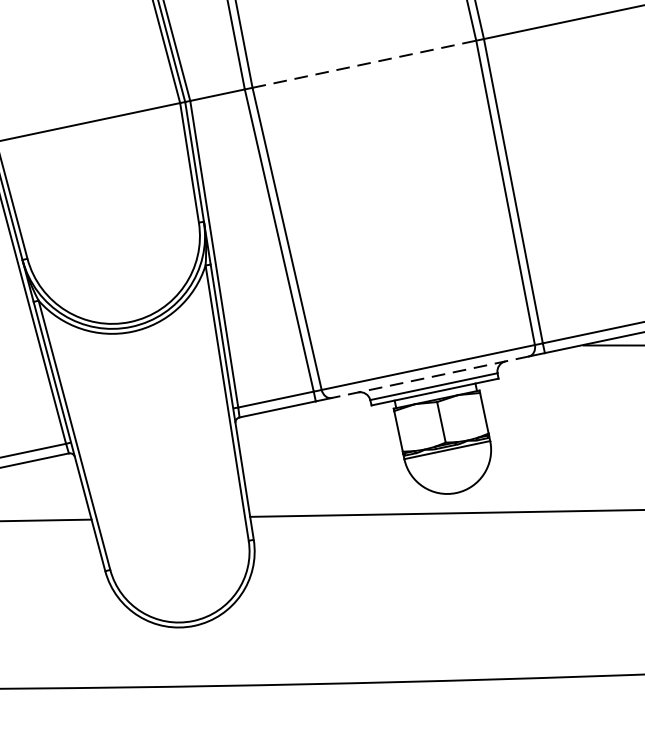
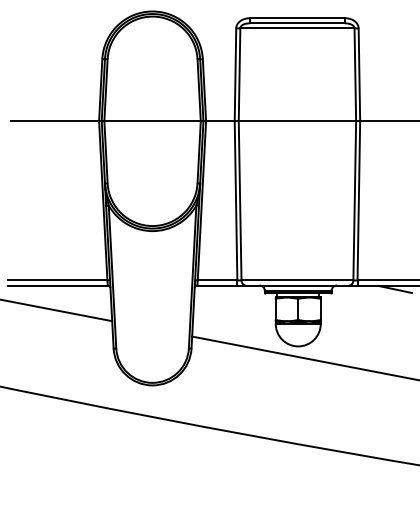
line: (364, 64) -> (297, 121), dashed -> solid
line: (430, 377) -> (297, 285), dashed -> solid

